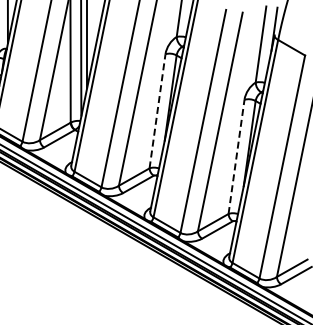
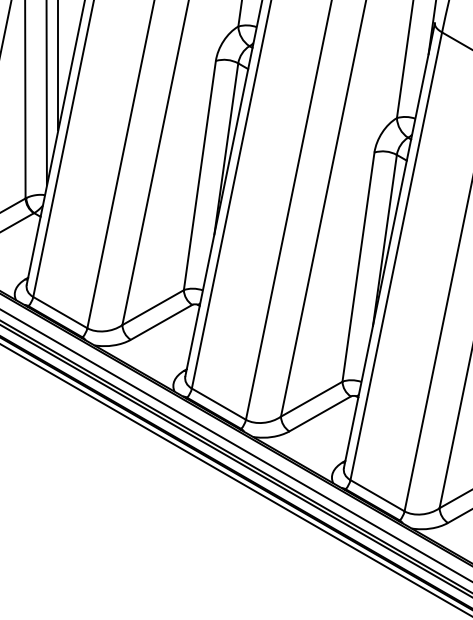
line: (157, 111) -> (199, 176), dashed -> solid
line: (236, 156) -> (358, 266), dashed -> solid

